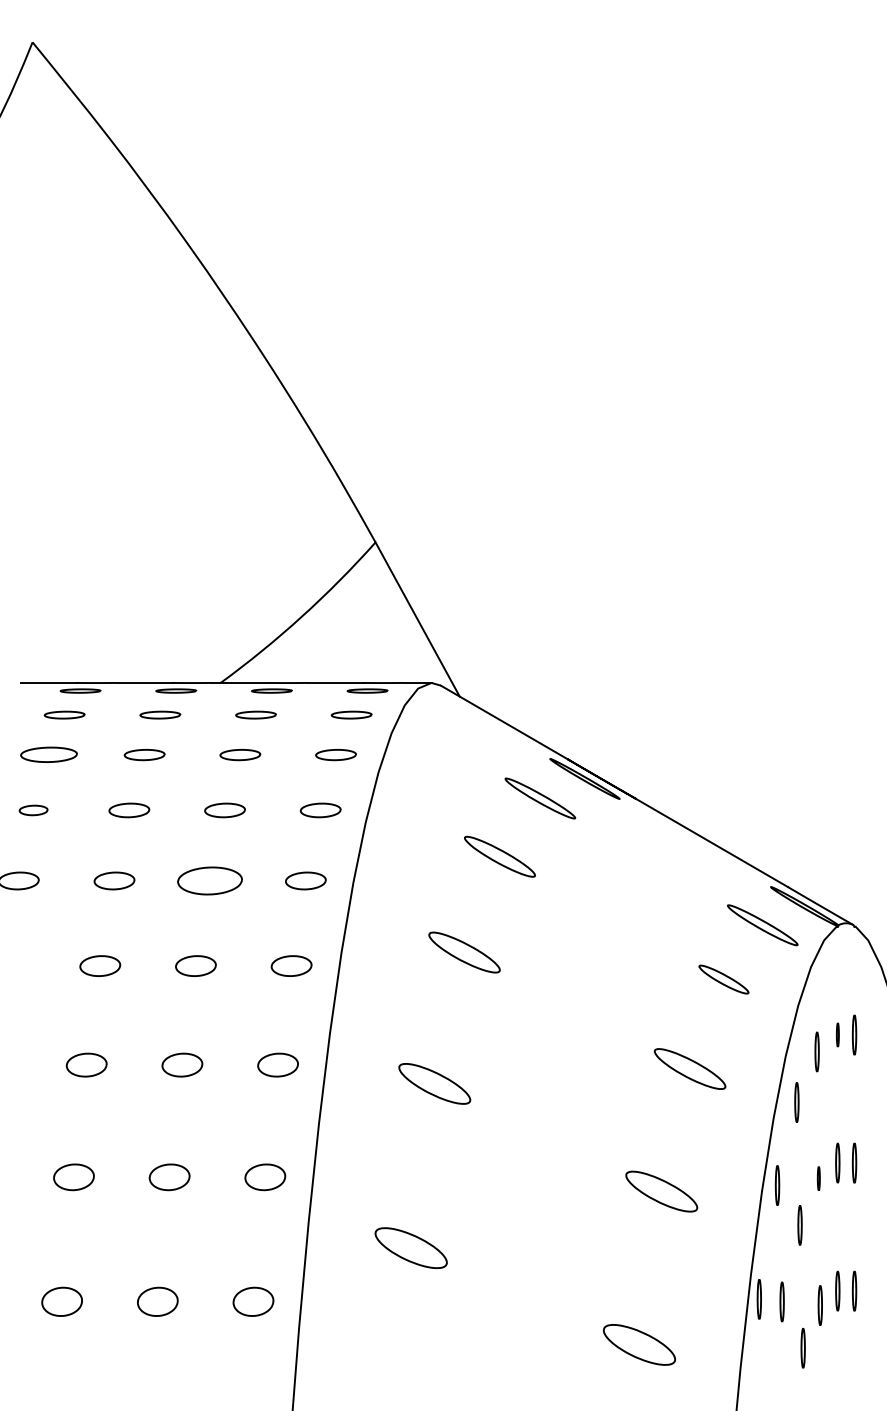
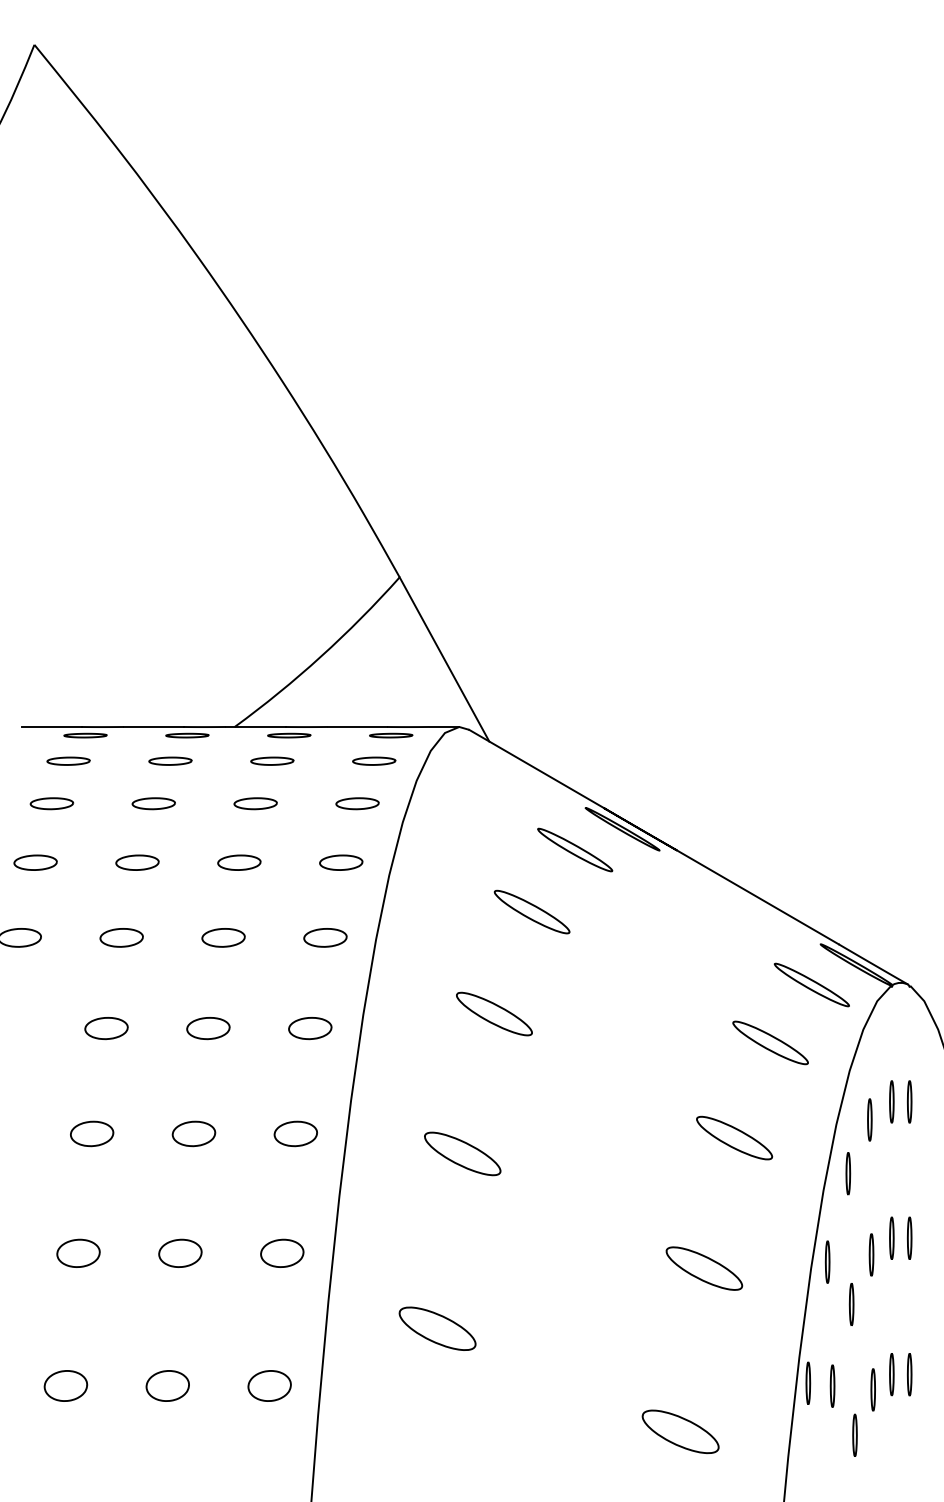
part: (48, 755) -> (51, 804), size x0.71
part: (33, 810) -> (35, 862), size x1.43
part: (210, 880) -> (223, 937), size x0.62
part: (723, 979) -> (770, 1042), size x1.43
part: (837, 1034) -> (891, 1101), size x1.67
part: (818, 1178) -> (871, 1254), size x1.67

